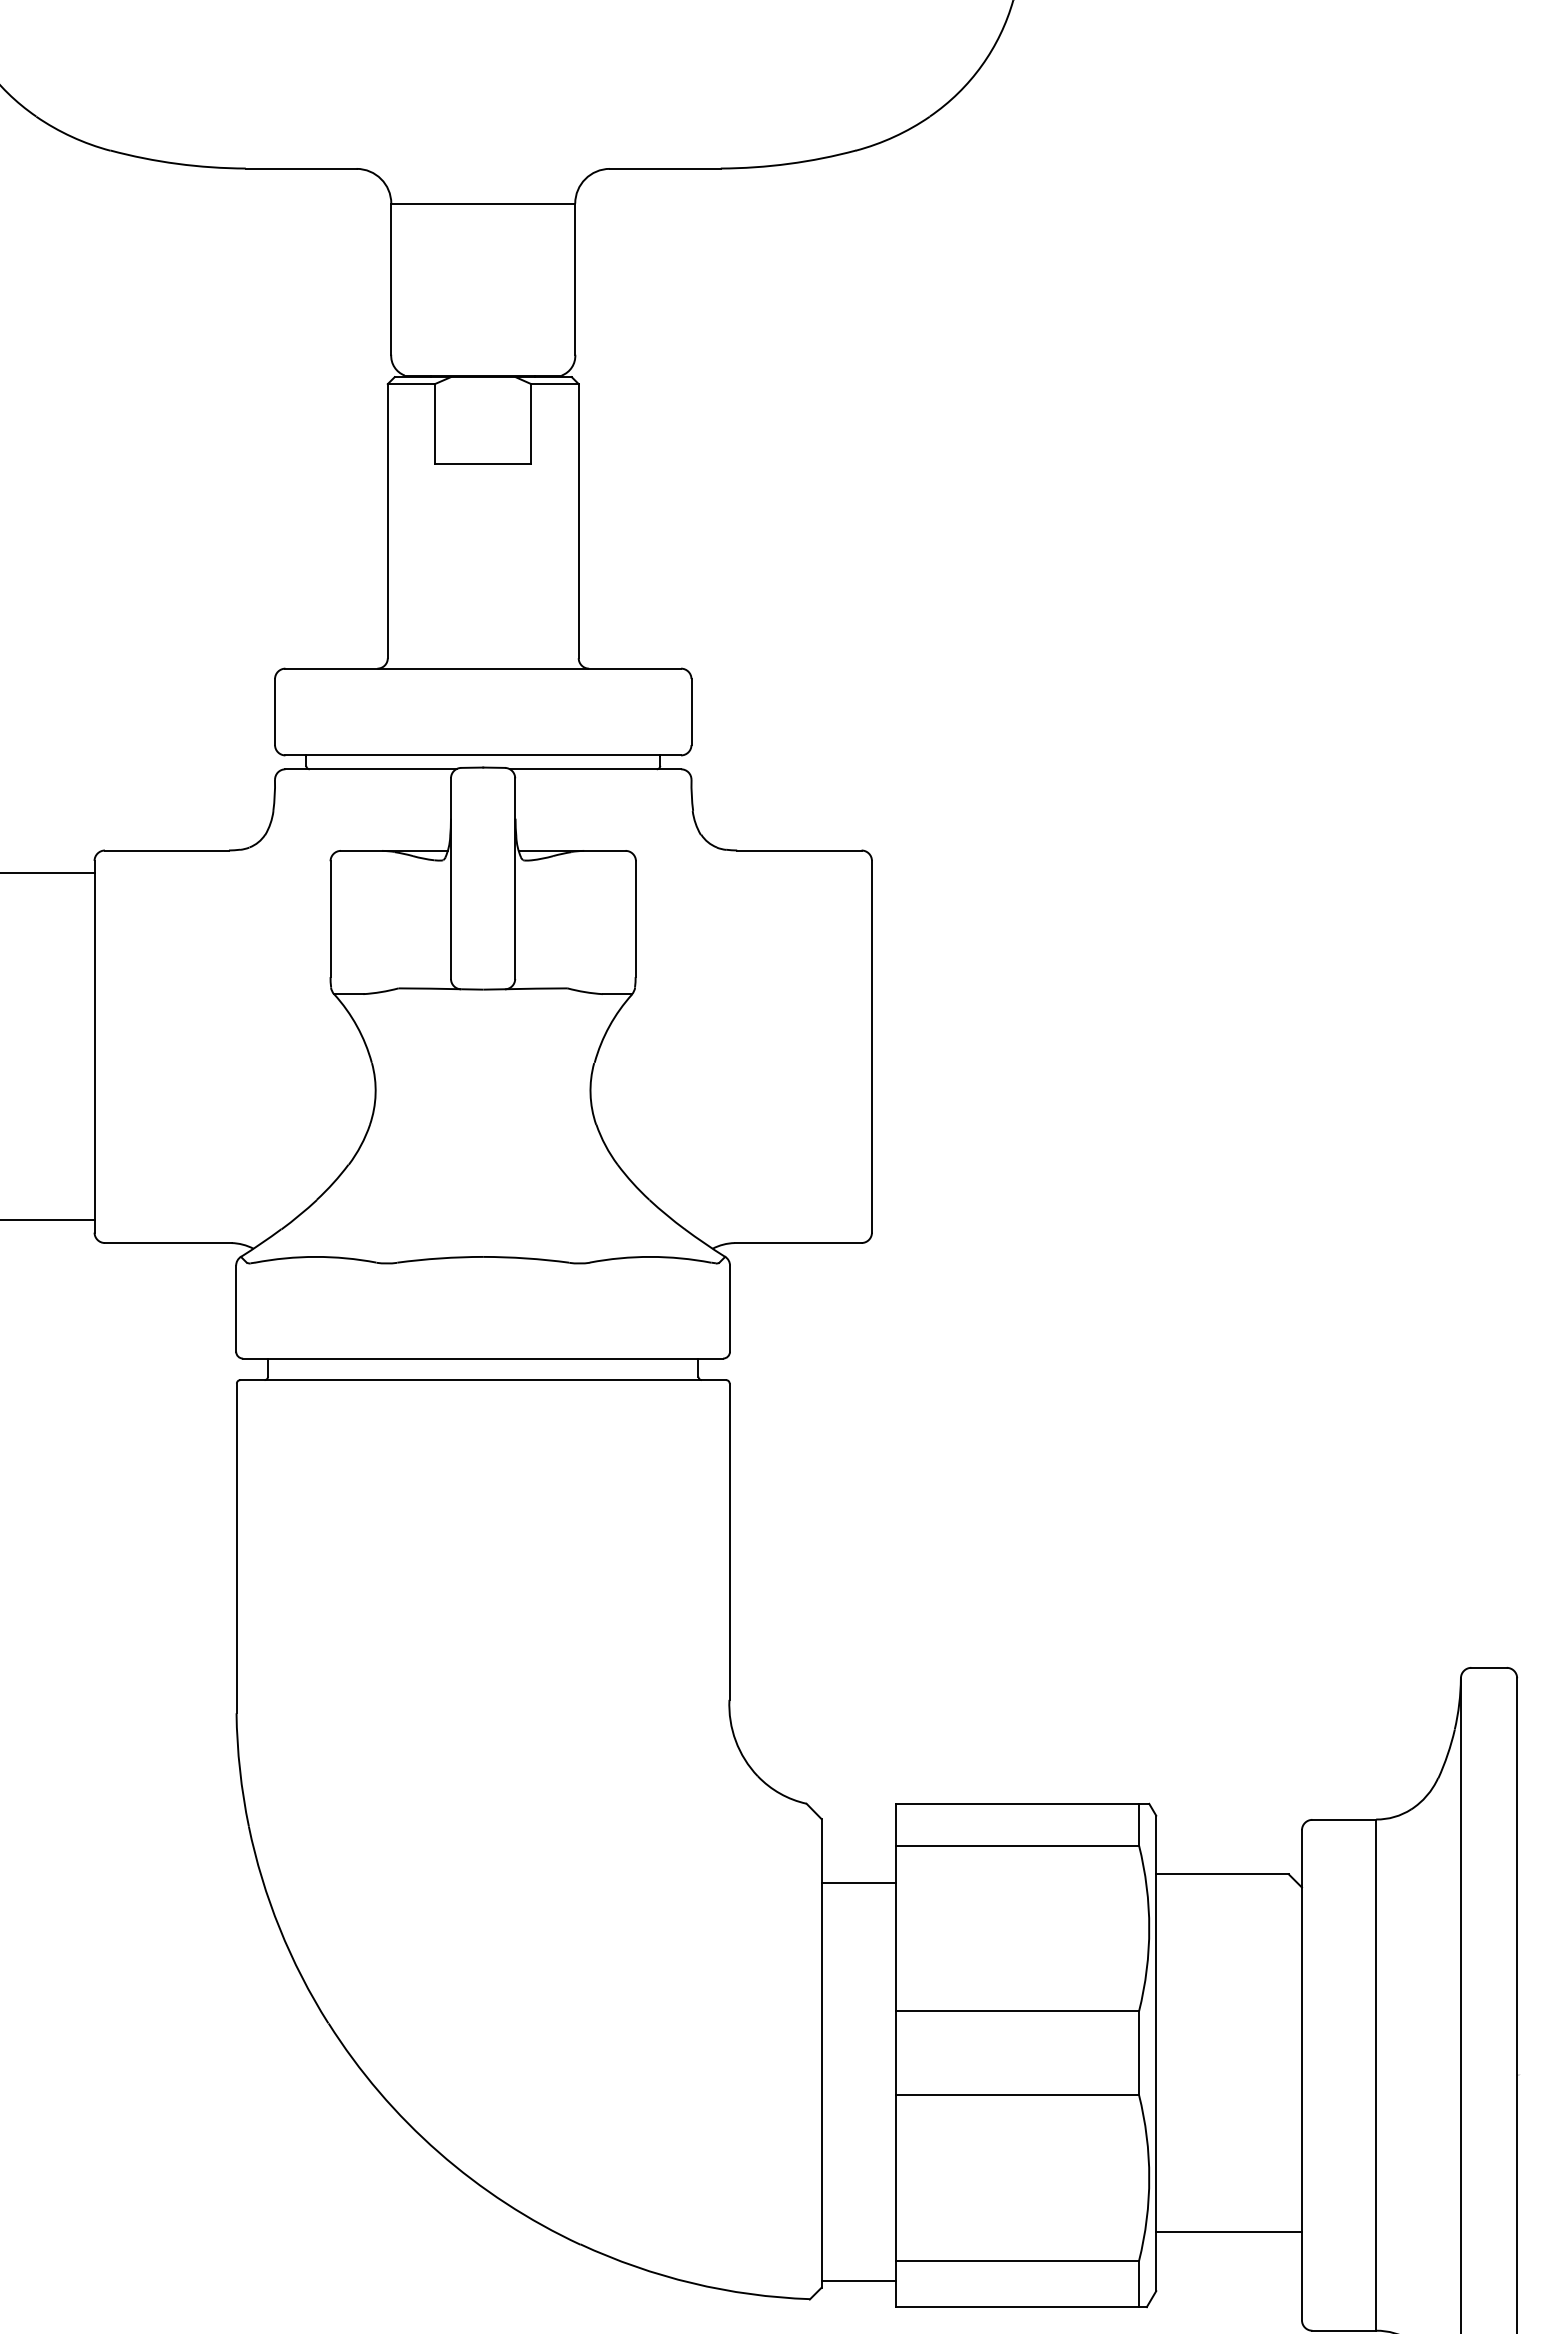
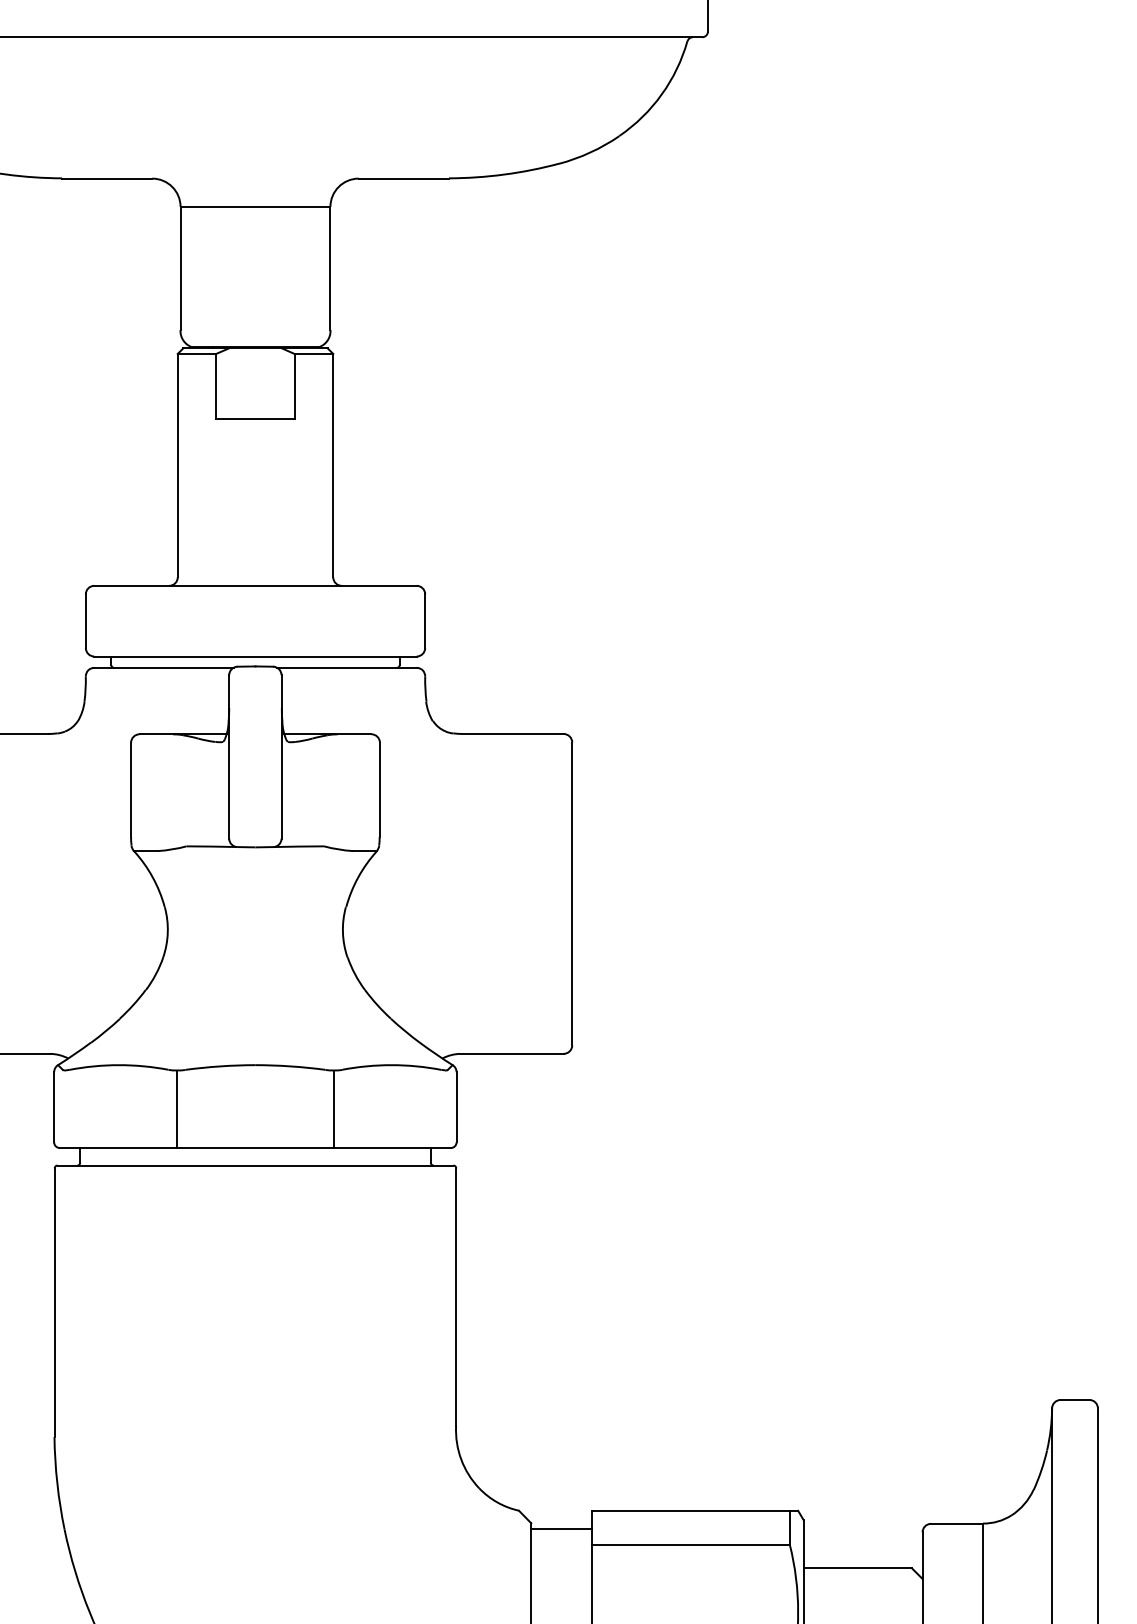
line: (386, 1310) -> (176, 1108), added
line: (579, 1310) -> (333, 1108), added
line: (858, 1882) -> (561, 1528), moved

